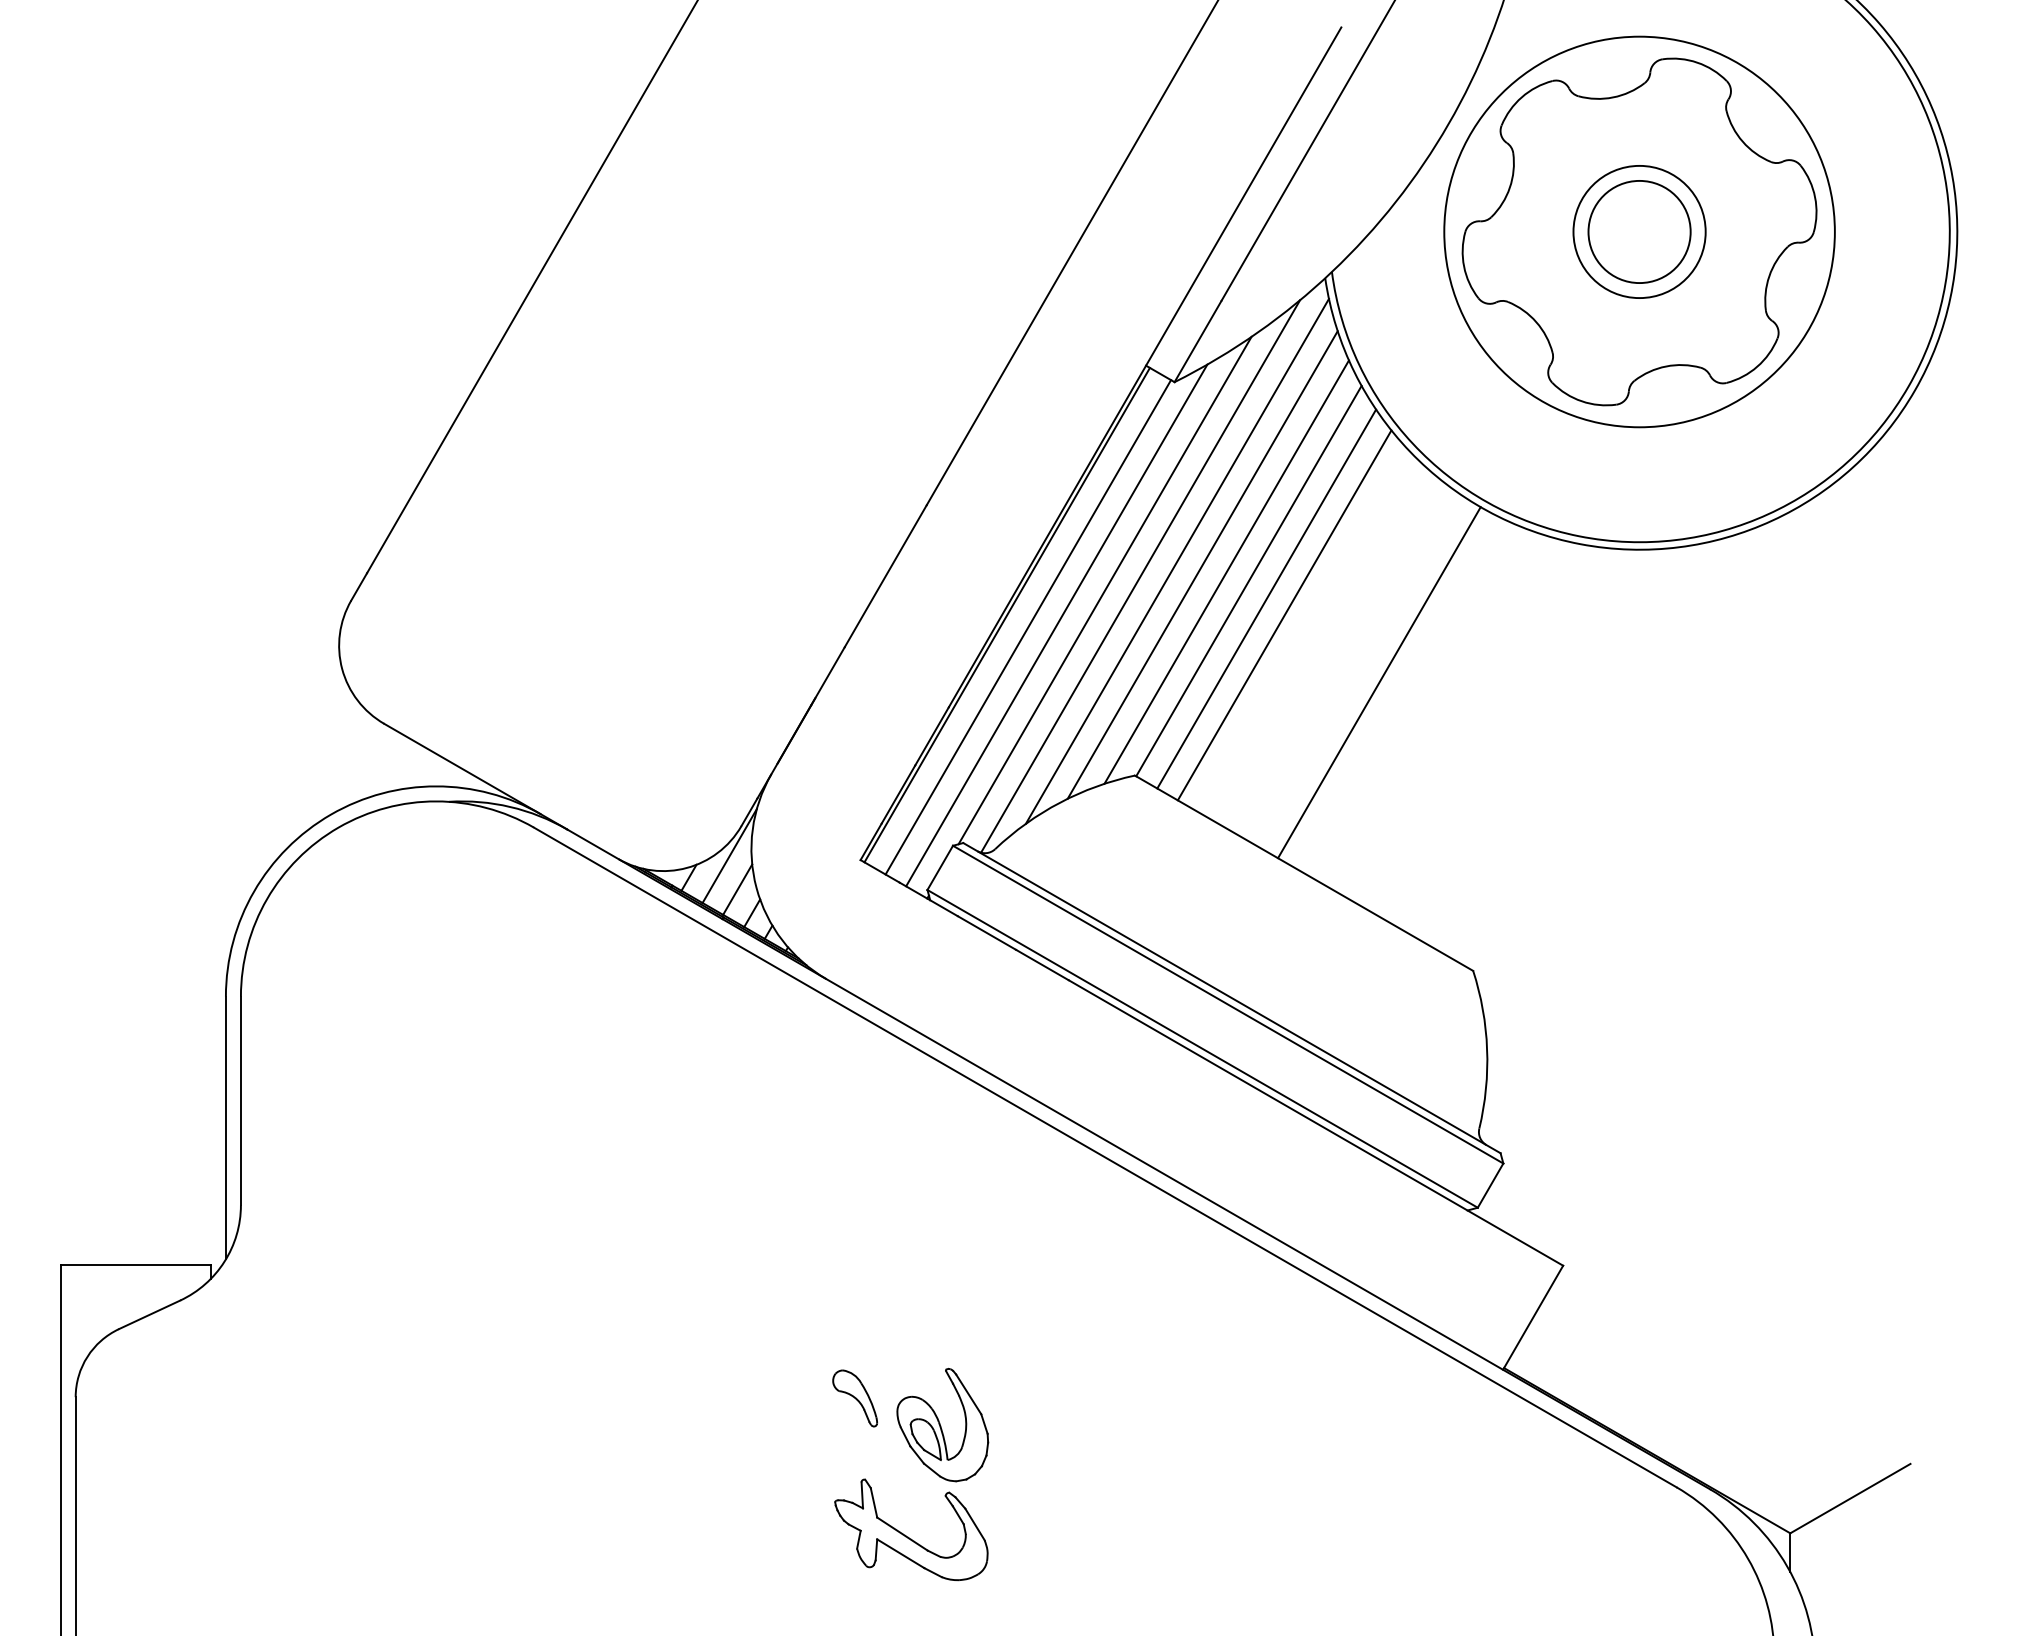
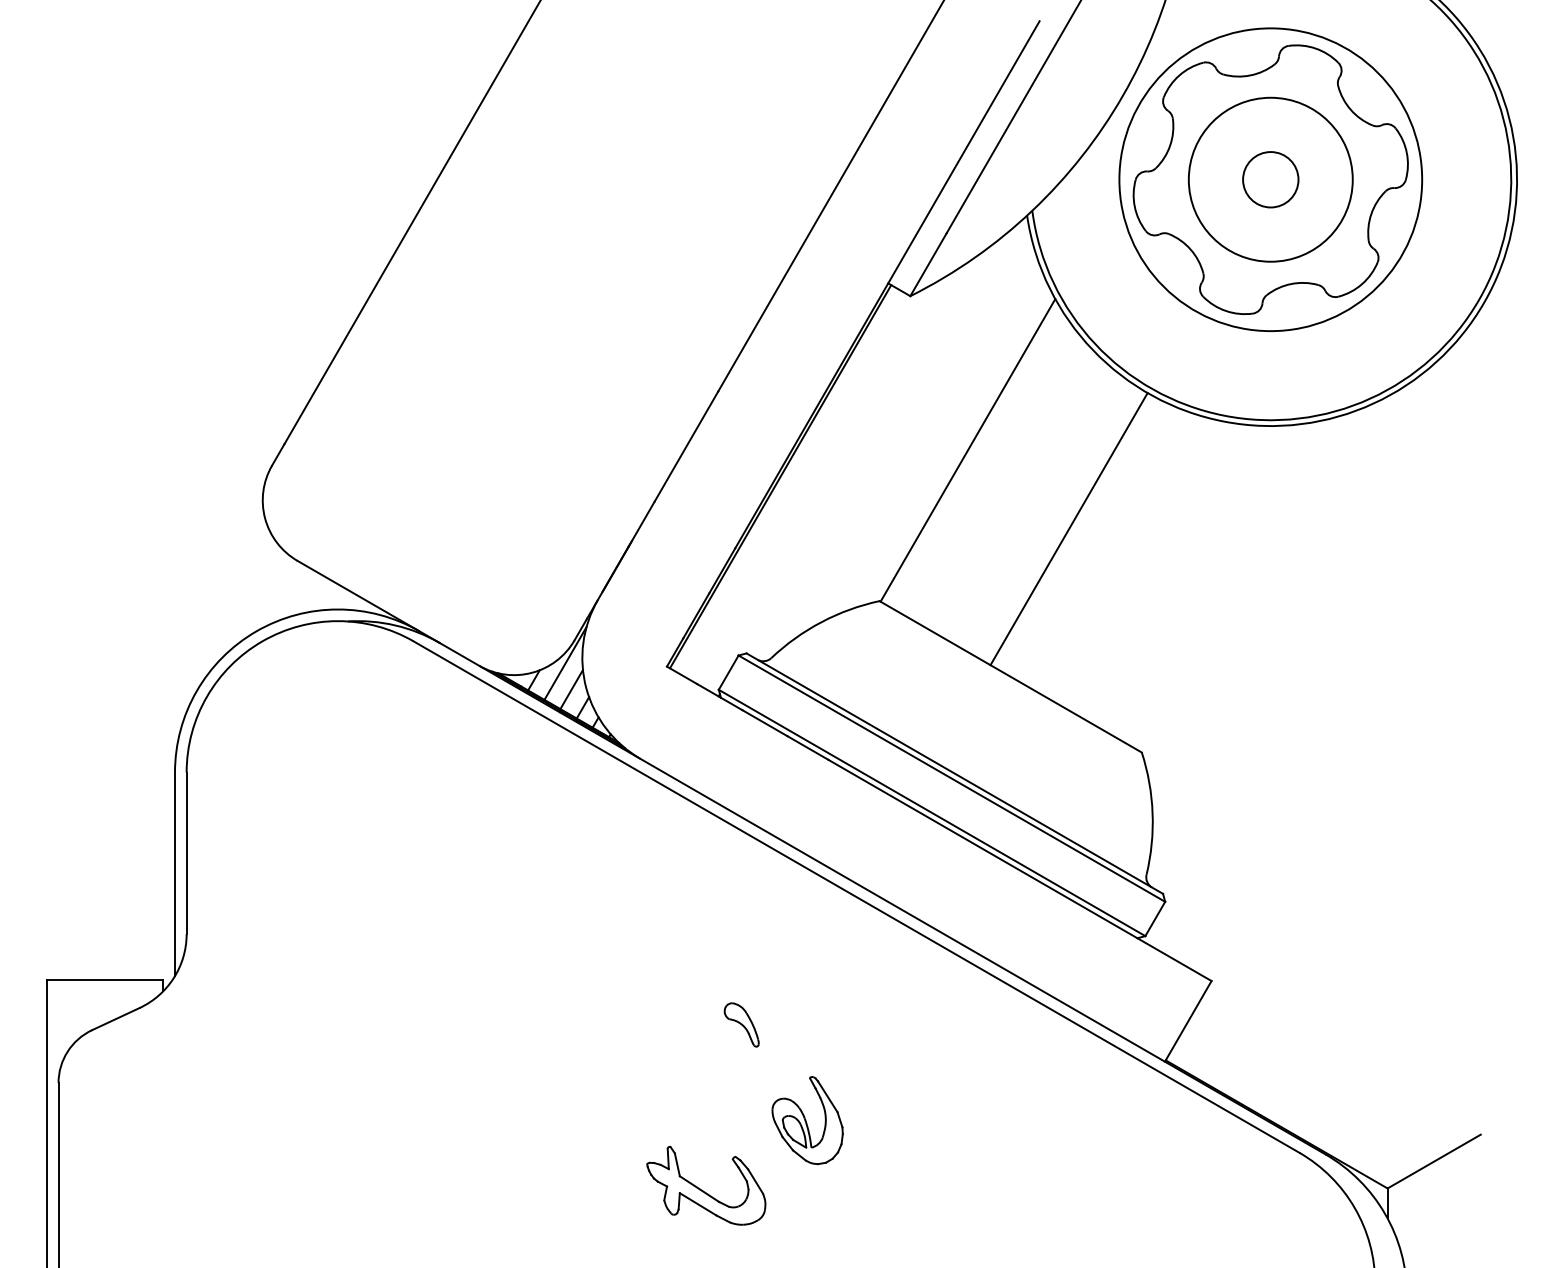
circle: (1639, 231) -> (1270, 179), size x0.7
circle: (1639, 231) -> (1270, 179), size x1.6
line: (1177, 560) -> (912, 434), removed
line: (1201, 564) -> (931, 437), removed
line: (1226, 572) -> (950, 443), removed
line: (1139, 576) -> (883, 446), removed
line: (1105, 590) -> (856, 457), removed
line: (1266, 599) -> (981, 464), removed
line: (1284, 614) -> (995, 476), removed
line: (1056, 625) -> (818, 484), removed
line: (1027, 626) -> (796, 485), removed
part: (854, 1397) -> (741, 1024), moved
part: (942, 1424) -> (807, 1120), moved

